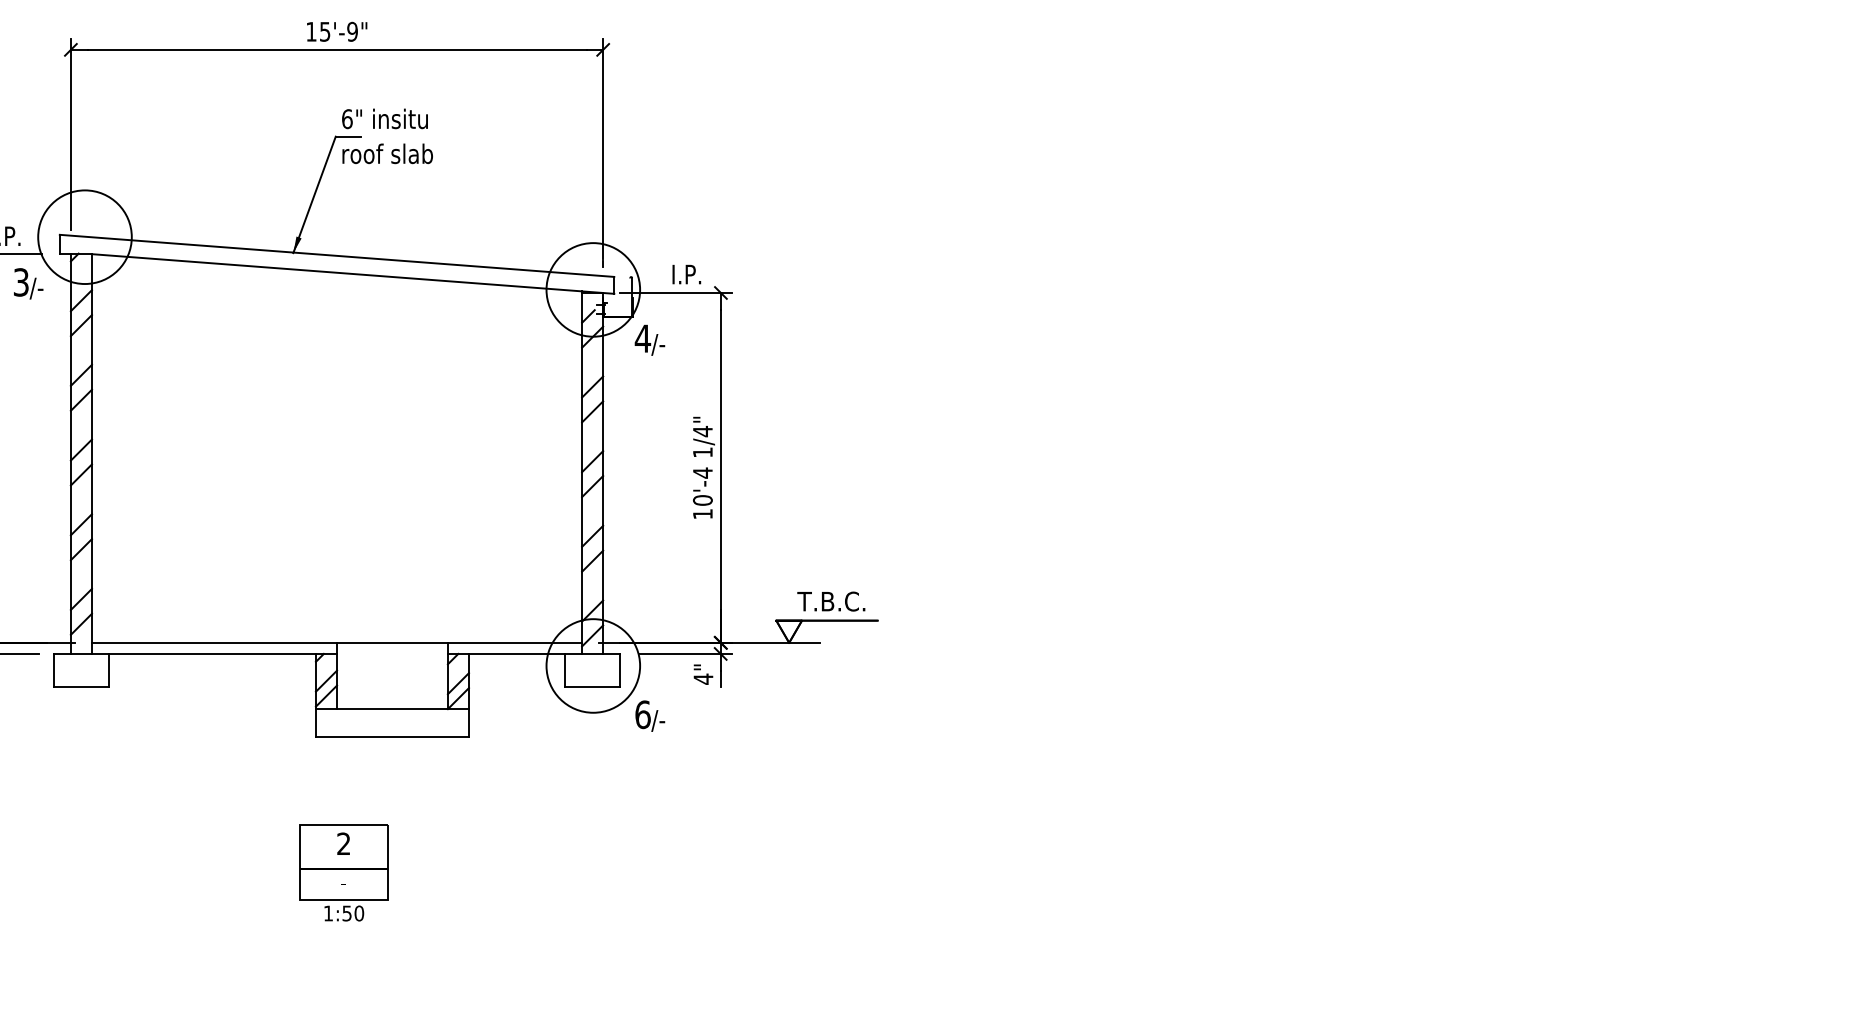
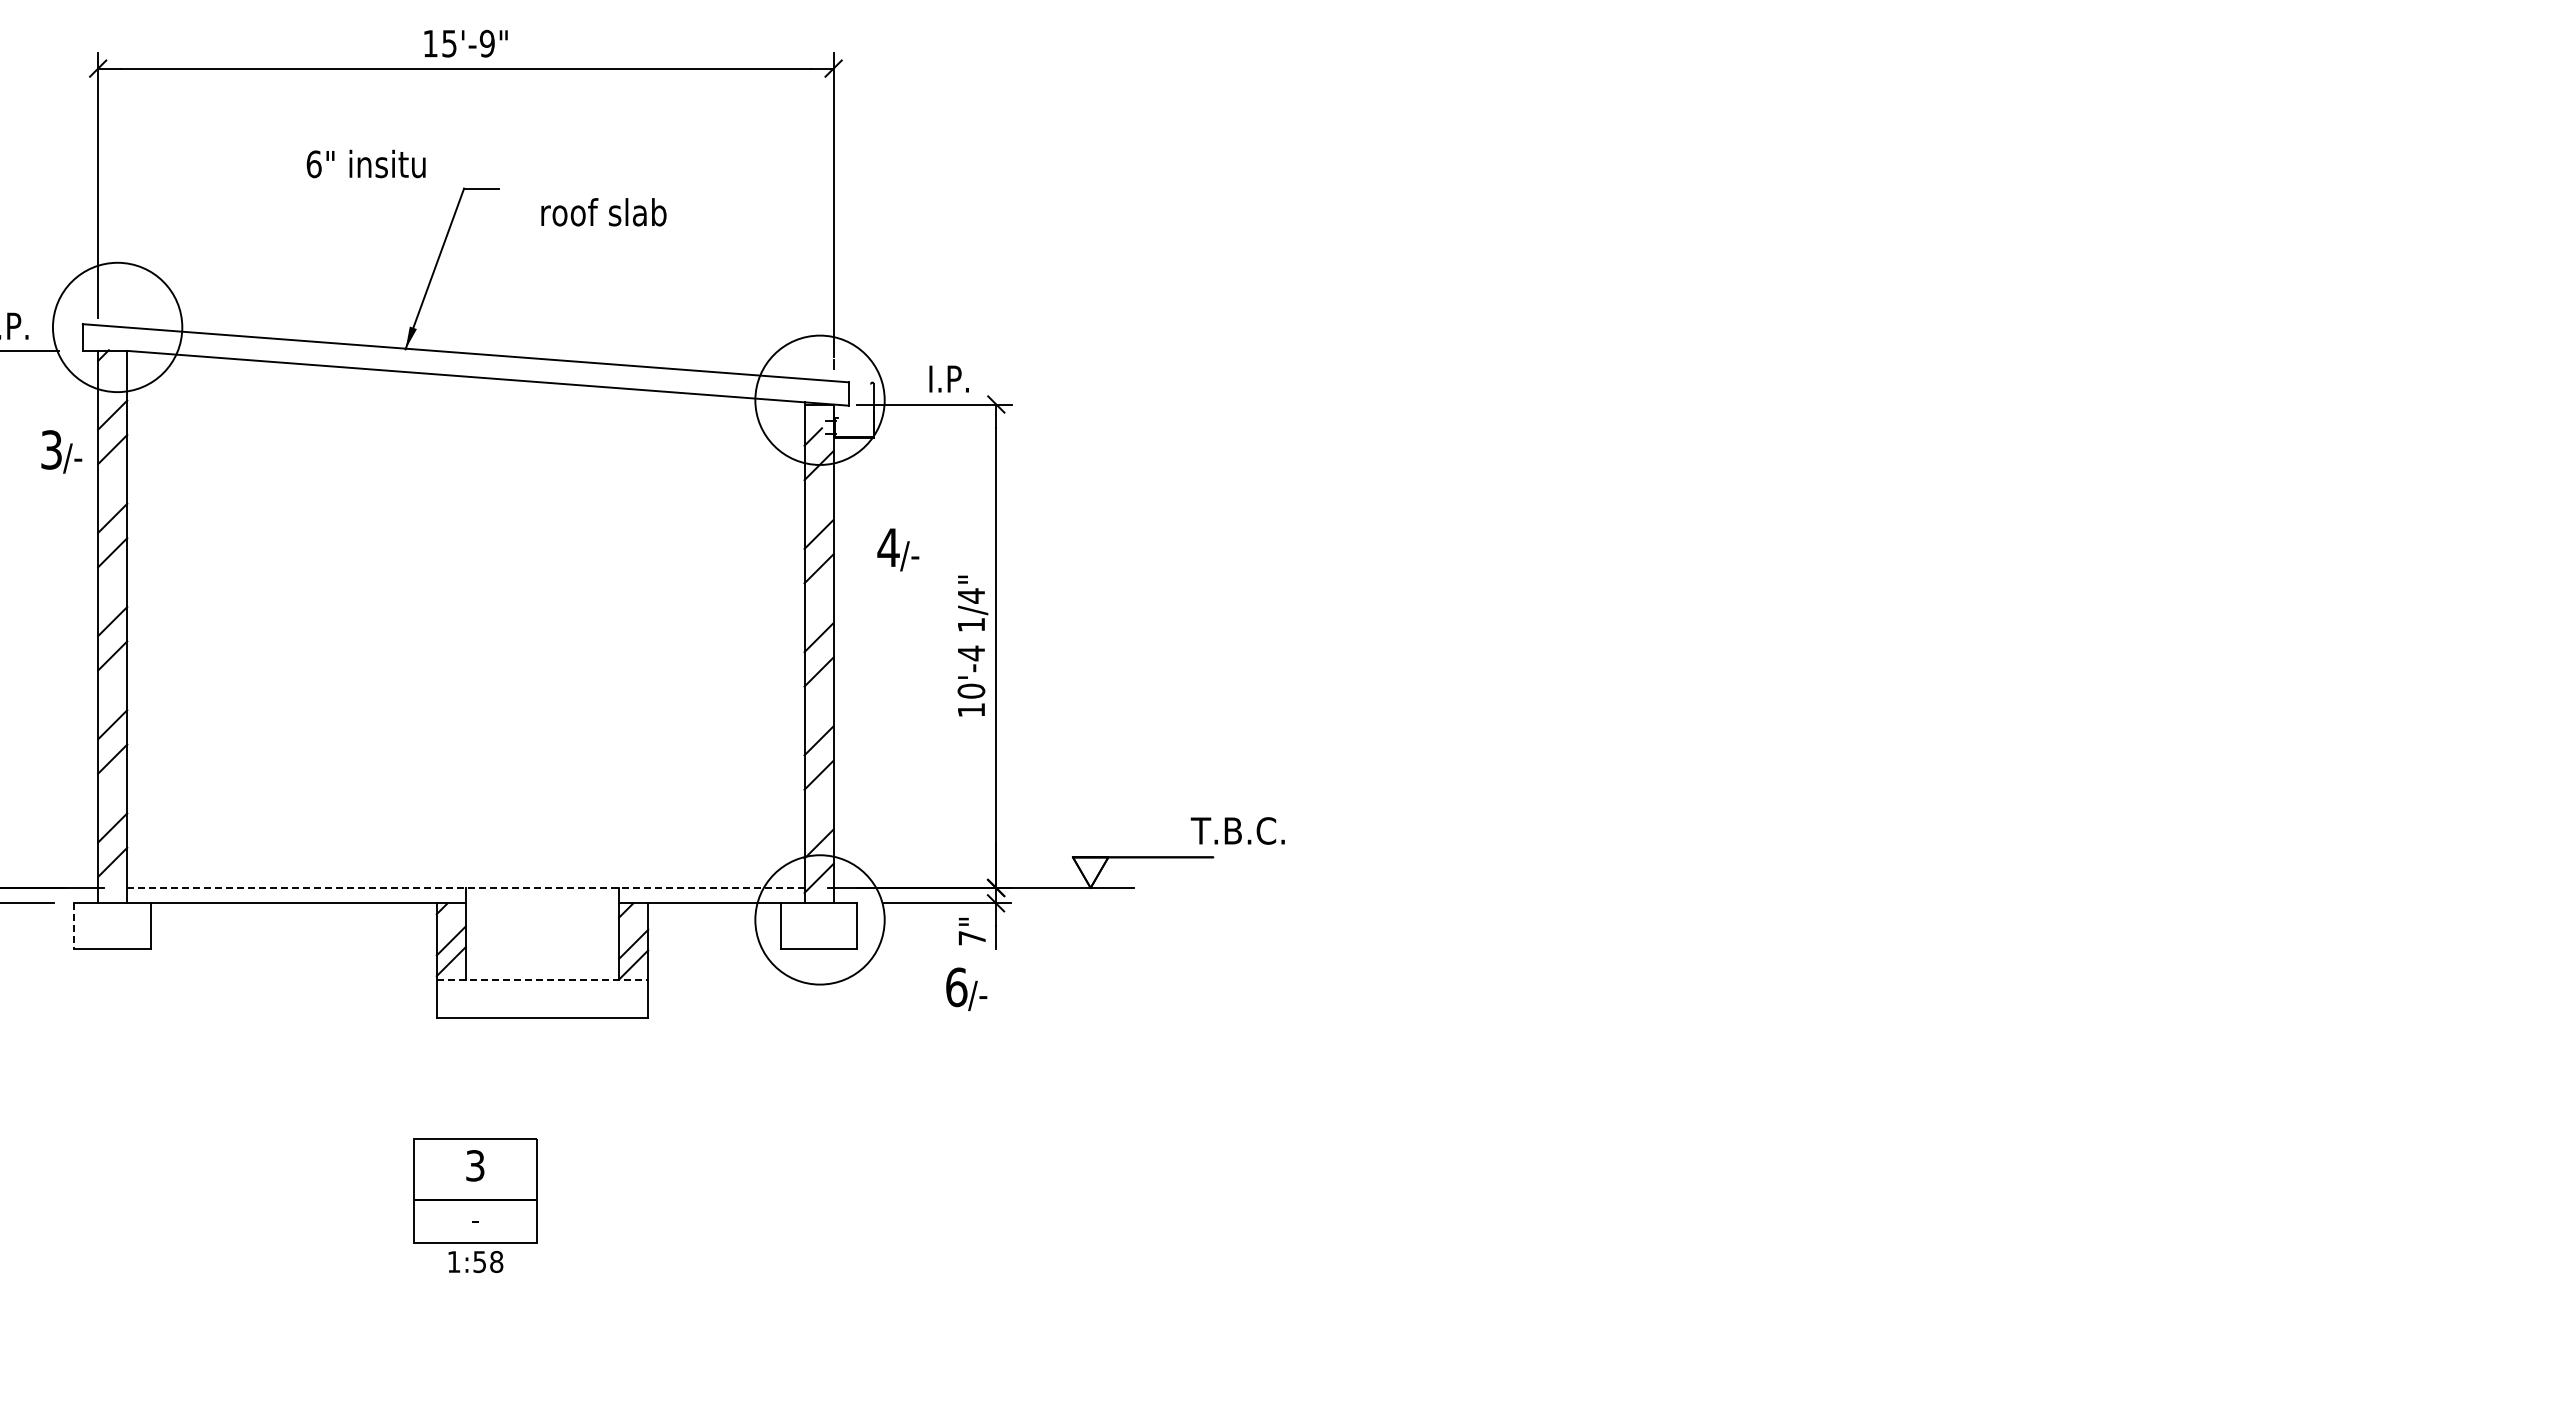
text: (384, 118) -> (365, 163), moved
text: (387, 154) -> (603, 212), moved
text: (28, 283) -> (61, 451), moved
text: (650, 340) -> (898, 549), moved
text: (831, 601) -> (1237, 830), moved
line: (336, 642) -> (465, 887), solid -> dashed
line: (53, 670) -> (74, 926), solid -> dashed
text: (702, 679) -> (971, 938), 4" -> 7"
line: (392, 709) -> (542, 979), solid -> dashed
text: (650, 715) -> (966, 988), moved
text: (343, 843) -> (475, 1165), 2 -> 3
text: (359, 913) -> (496, 1261), 1:50 -> 1:58

